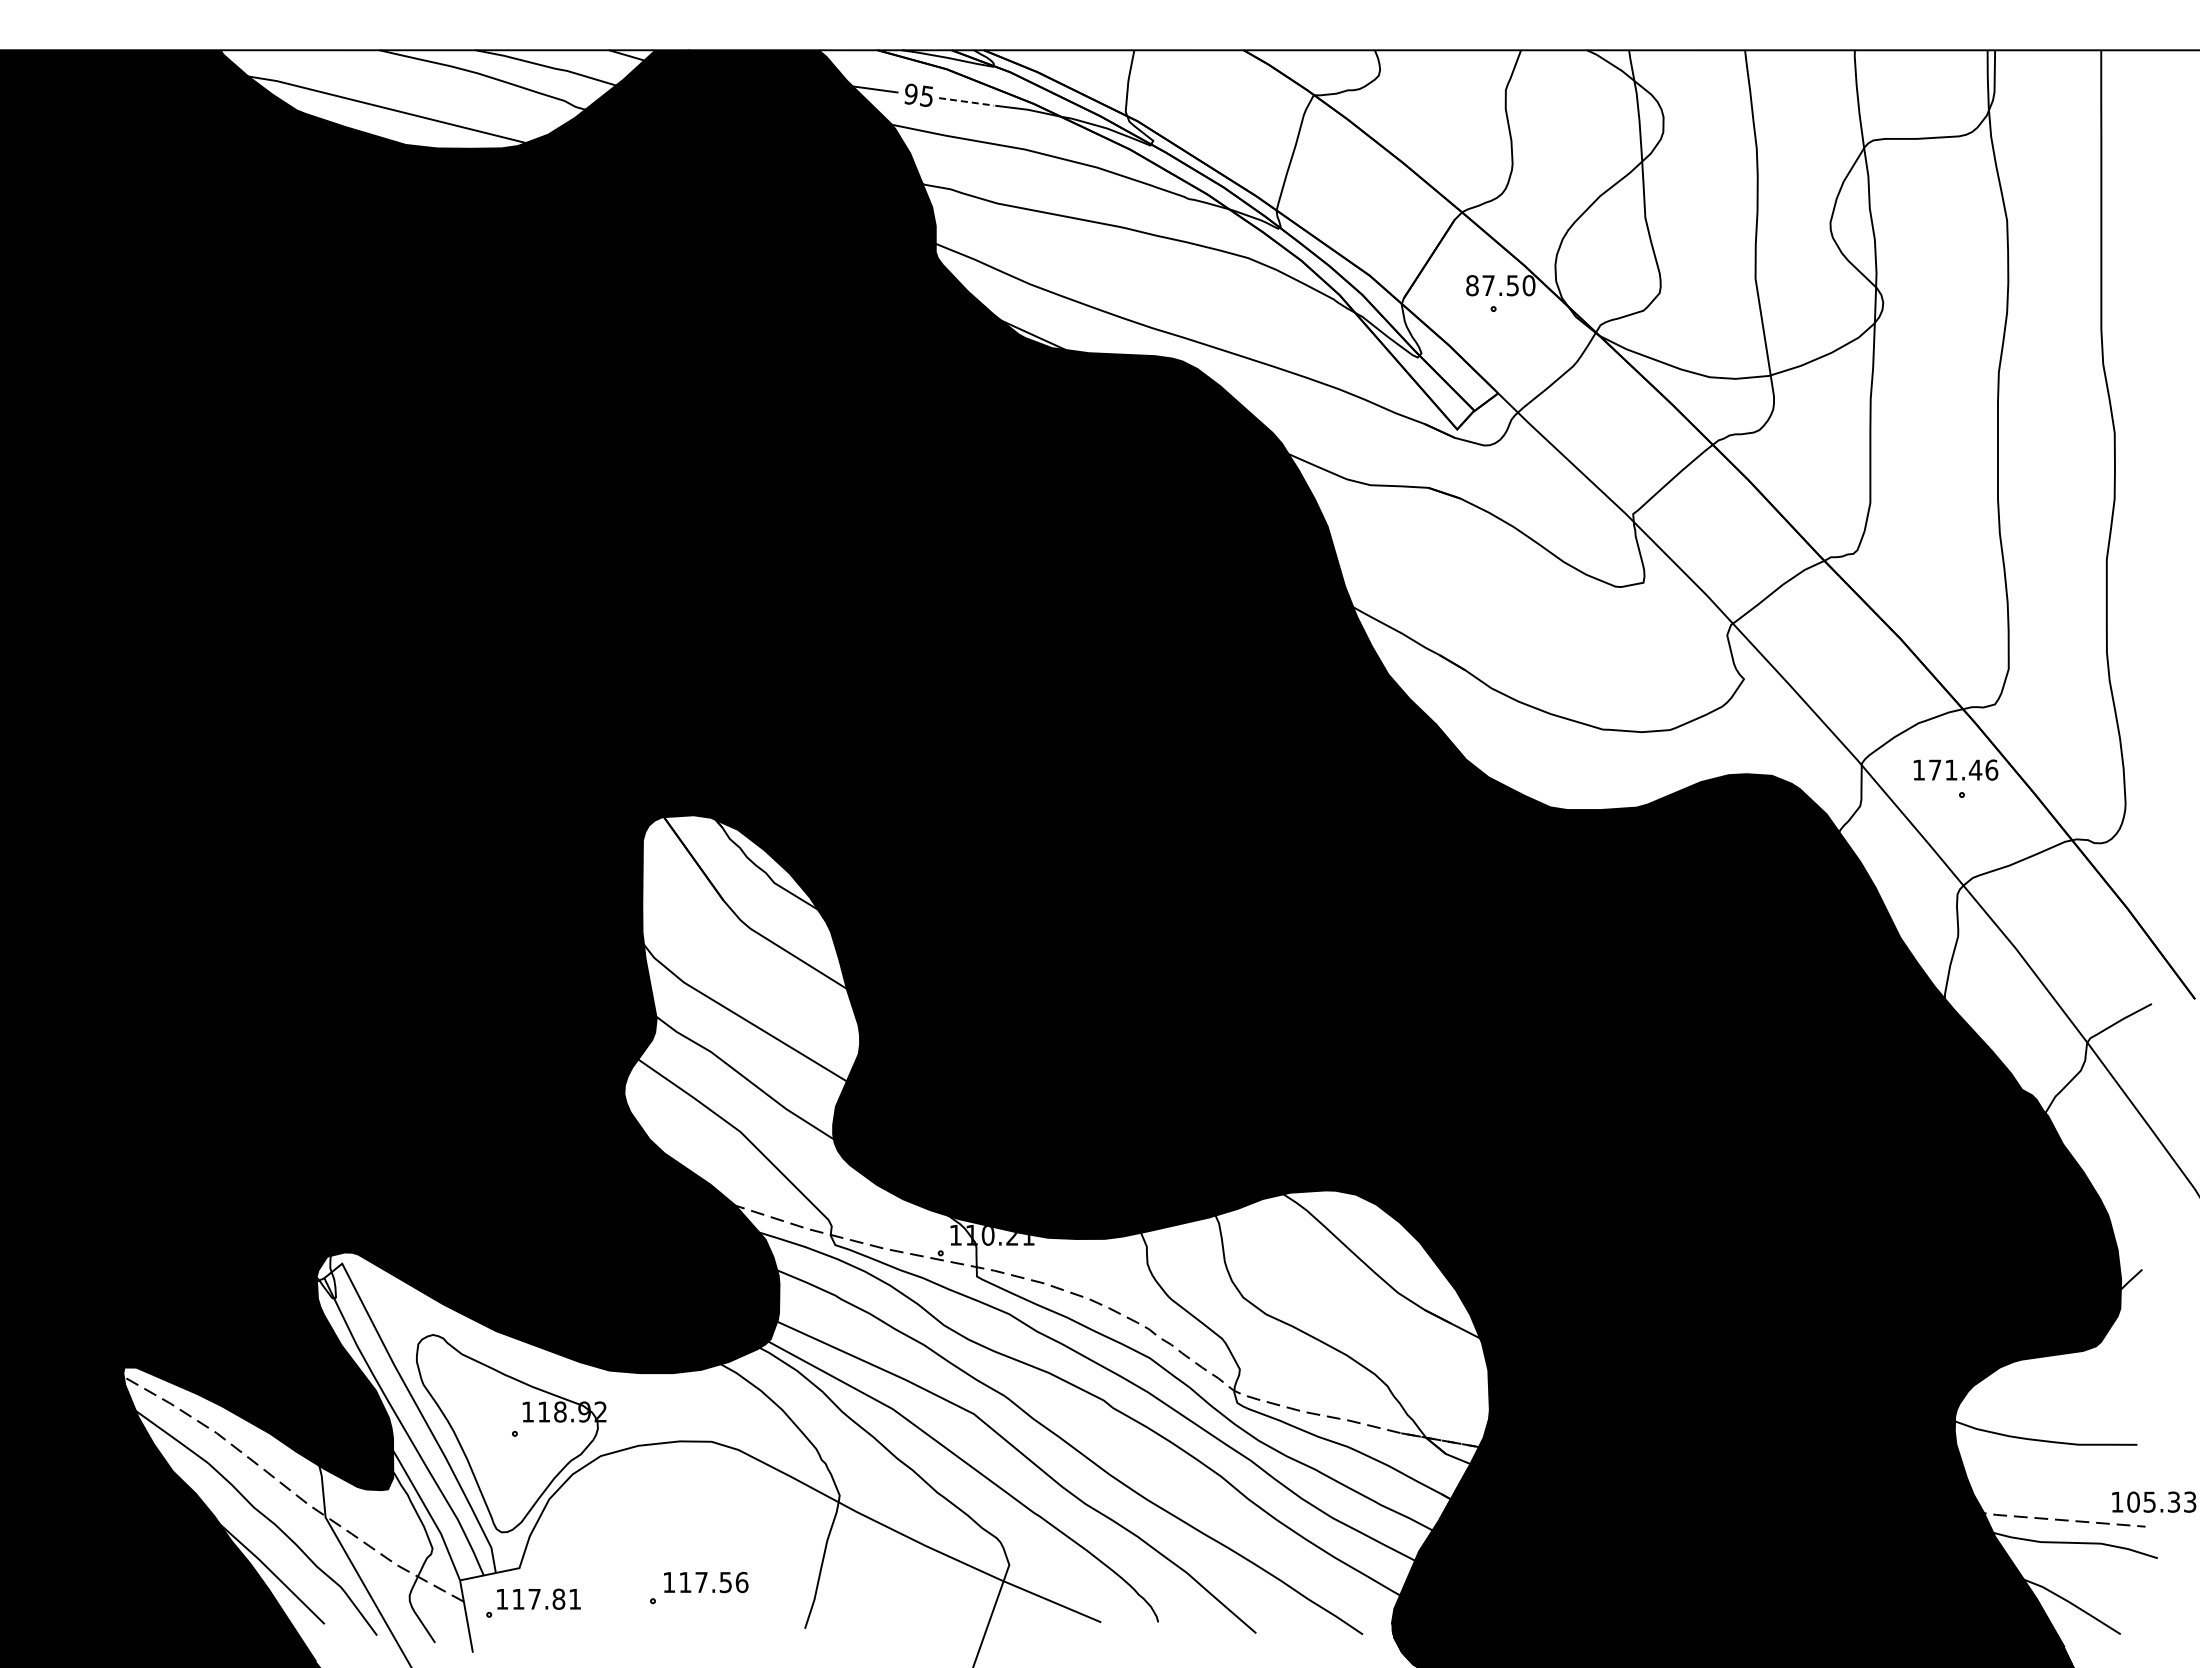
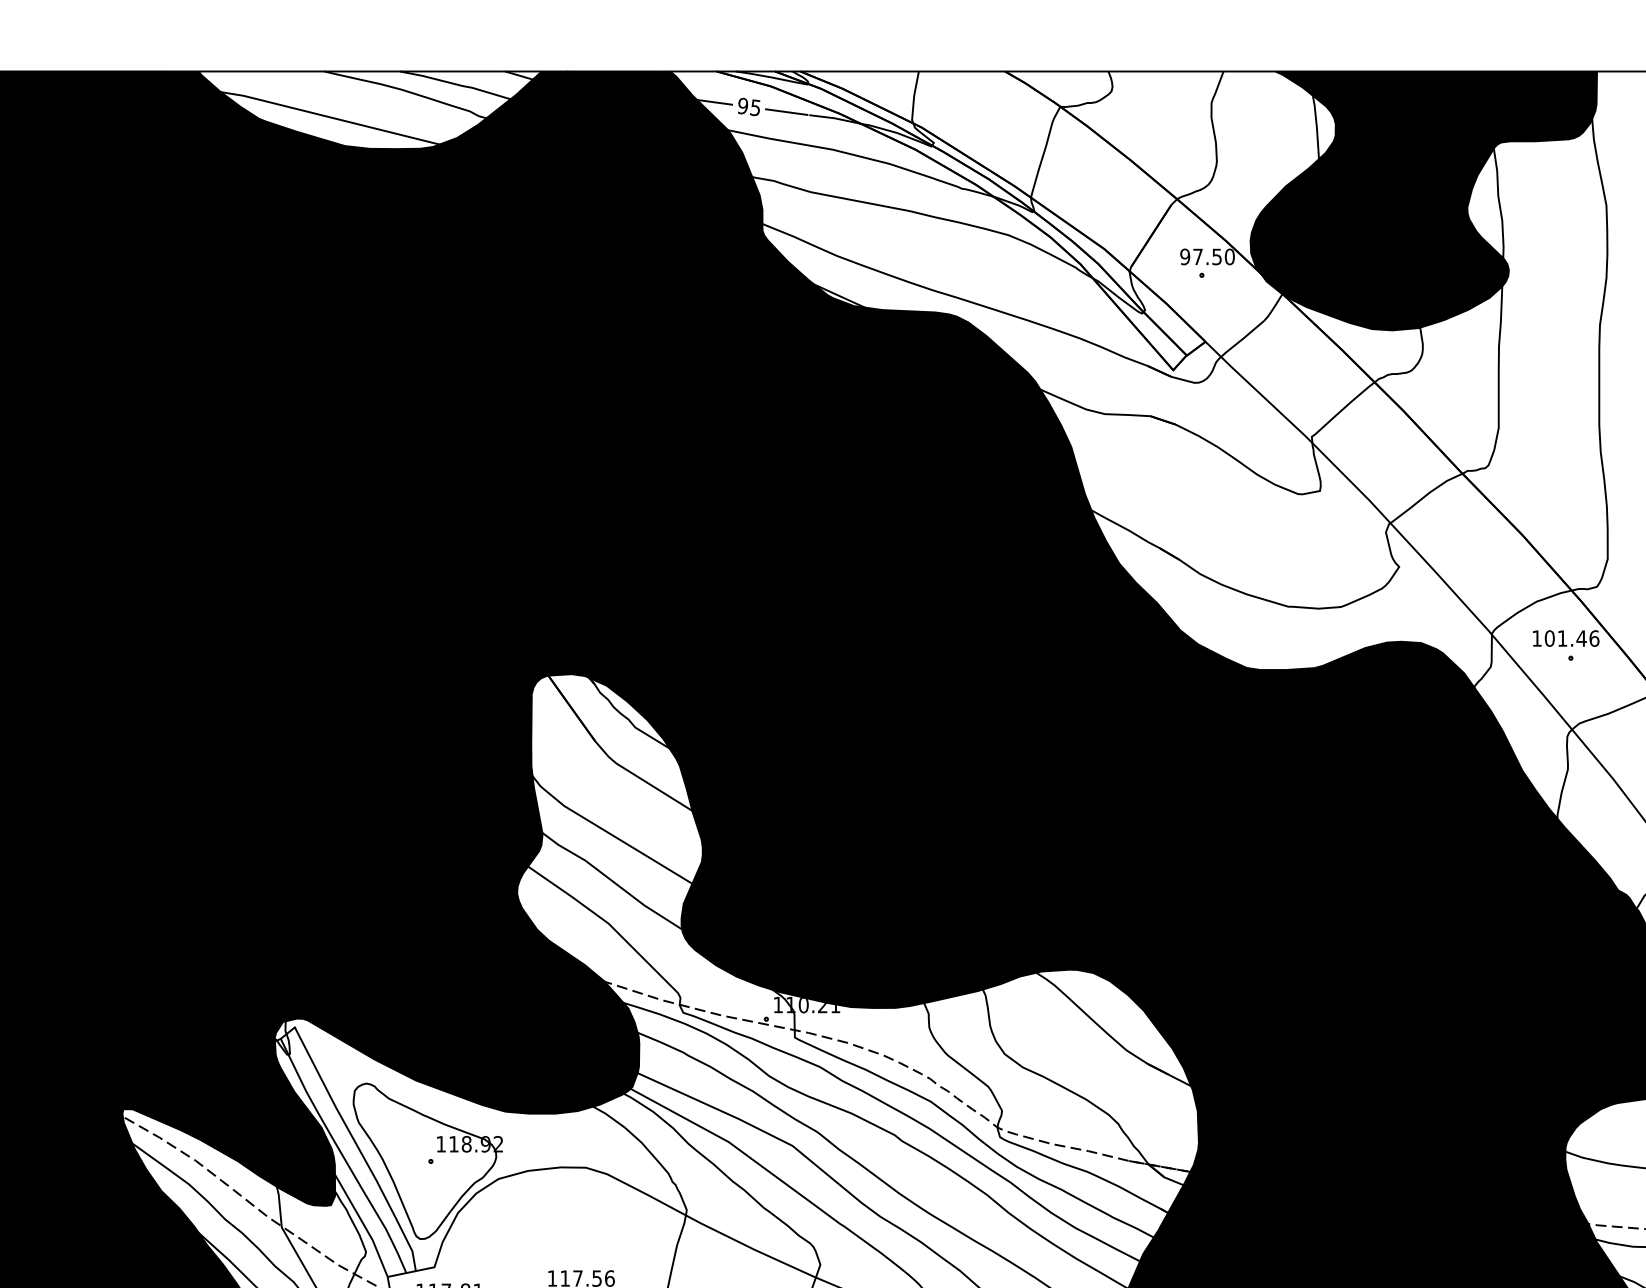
line: (966, 101) -> (786, 111), dashed -> solid
fill: (1775, 214) -> (1423, 200), added
text: (1472, 285) -> (1185, 256), 87.50 -> 97.50
text: (1934, 769) -> (1549, 638), 171.46 -> 101.46

